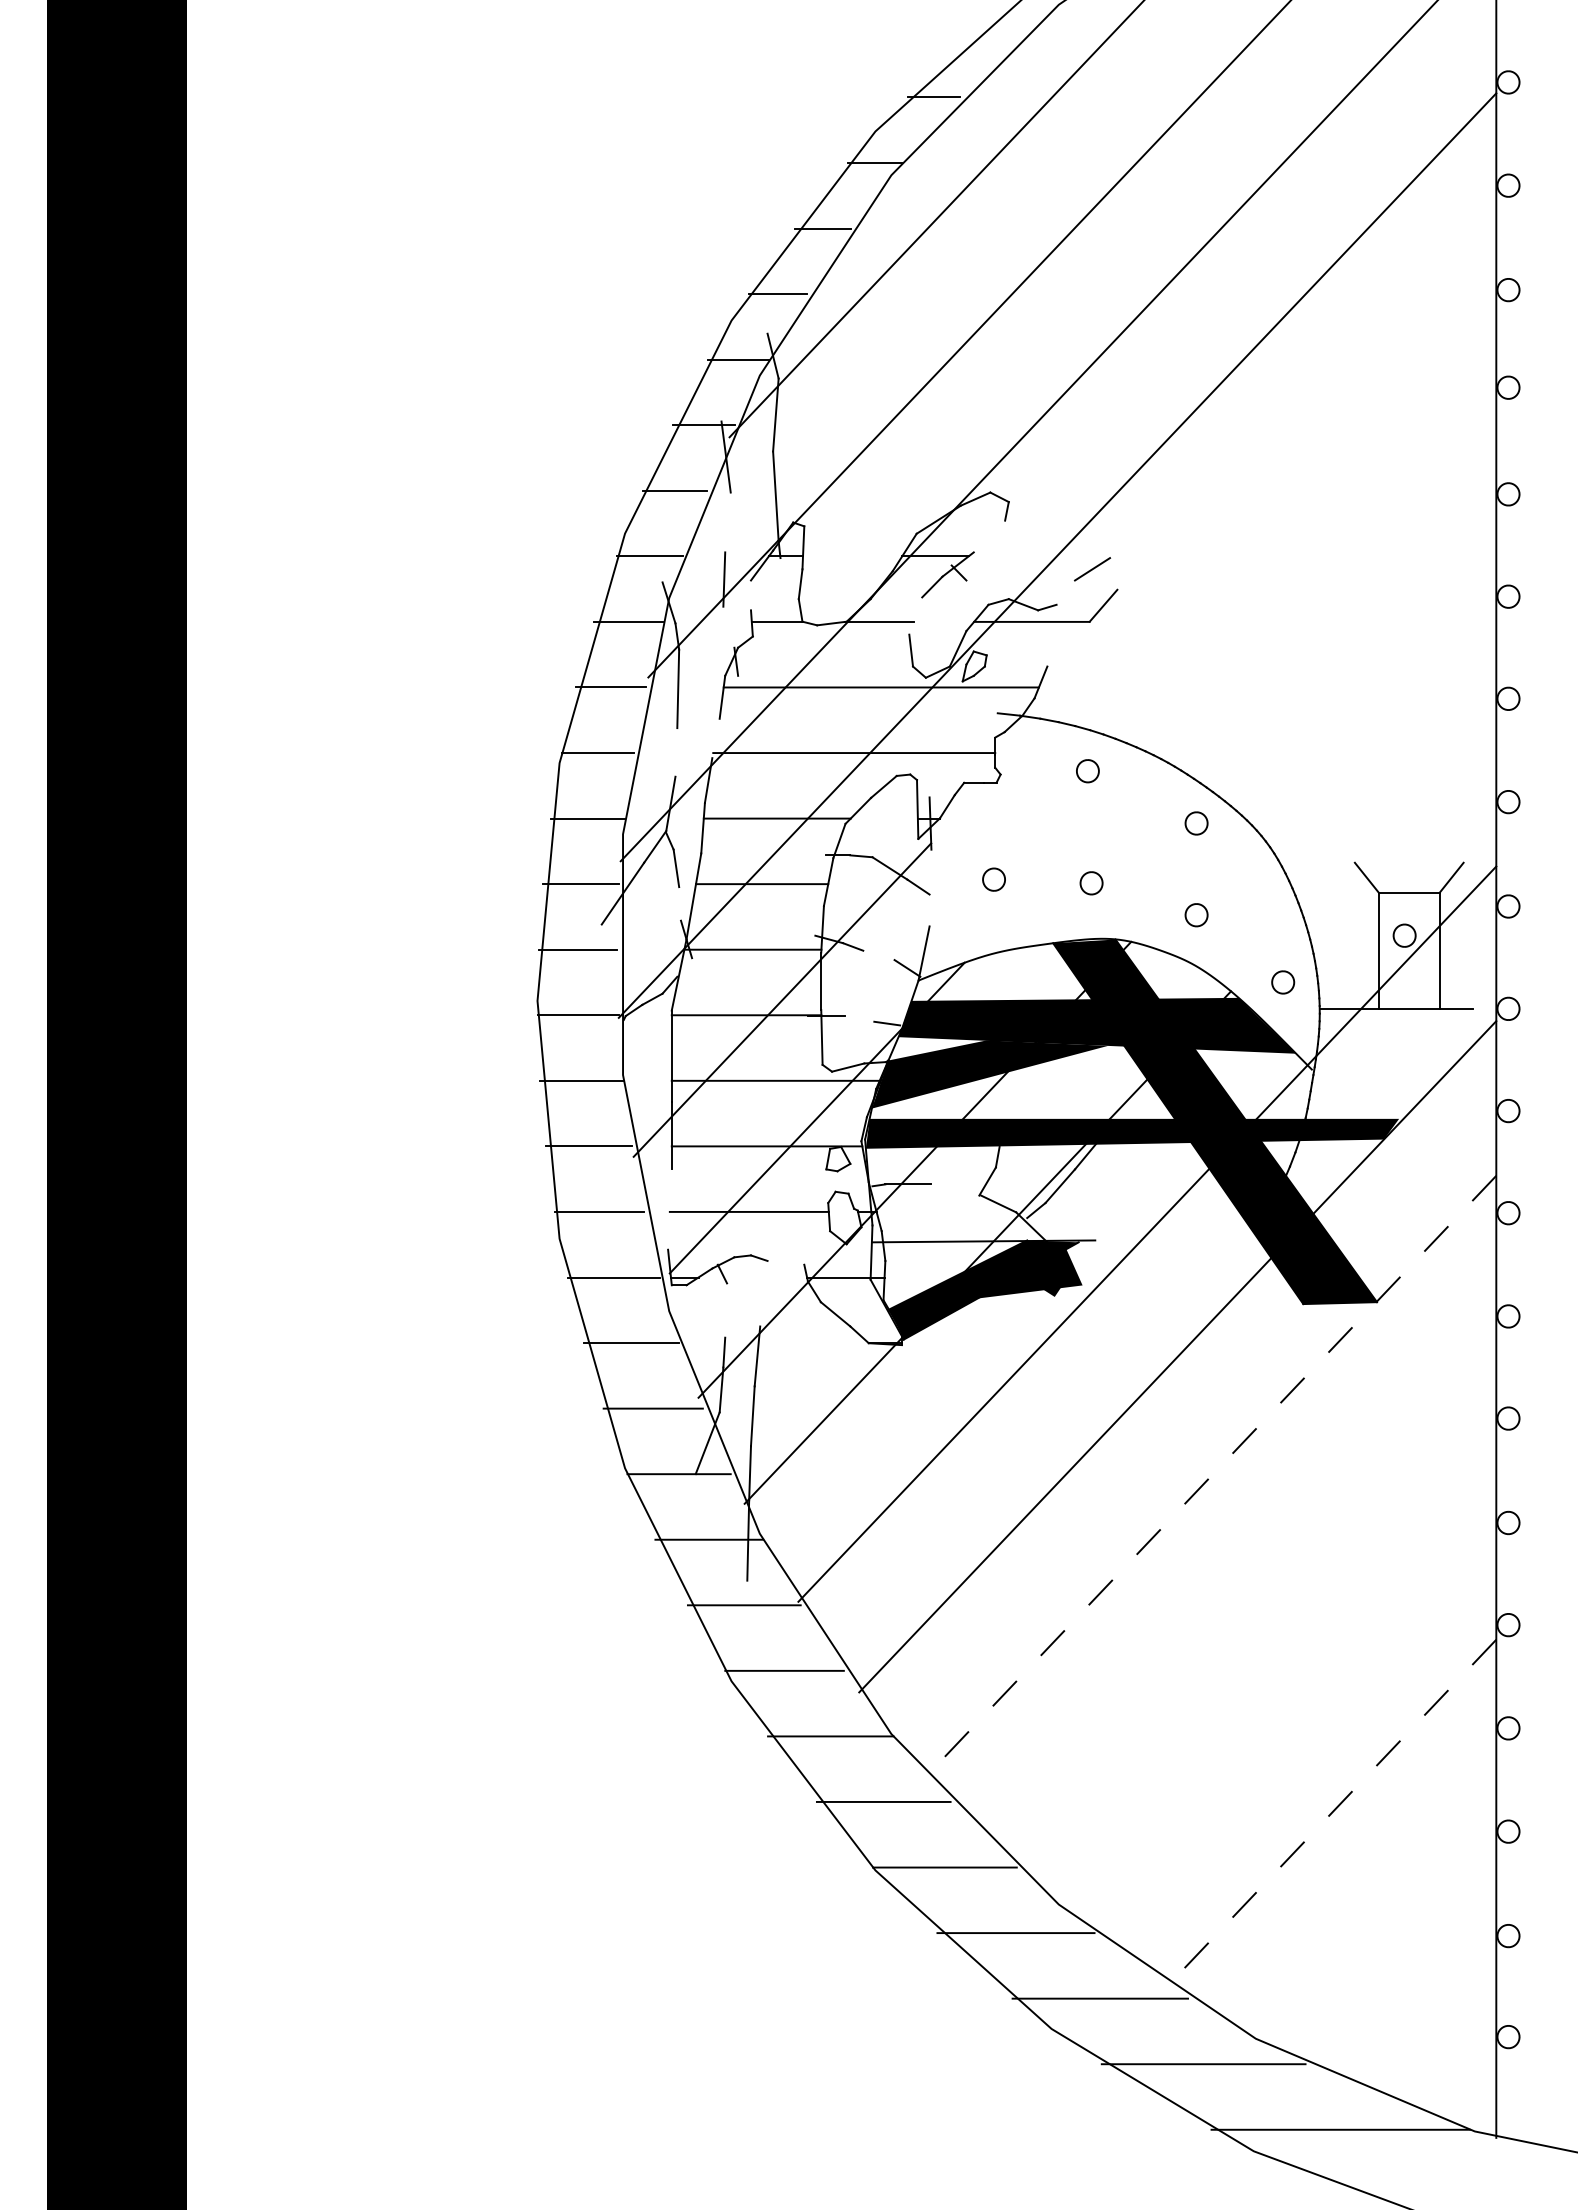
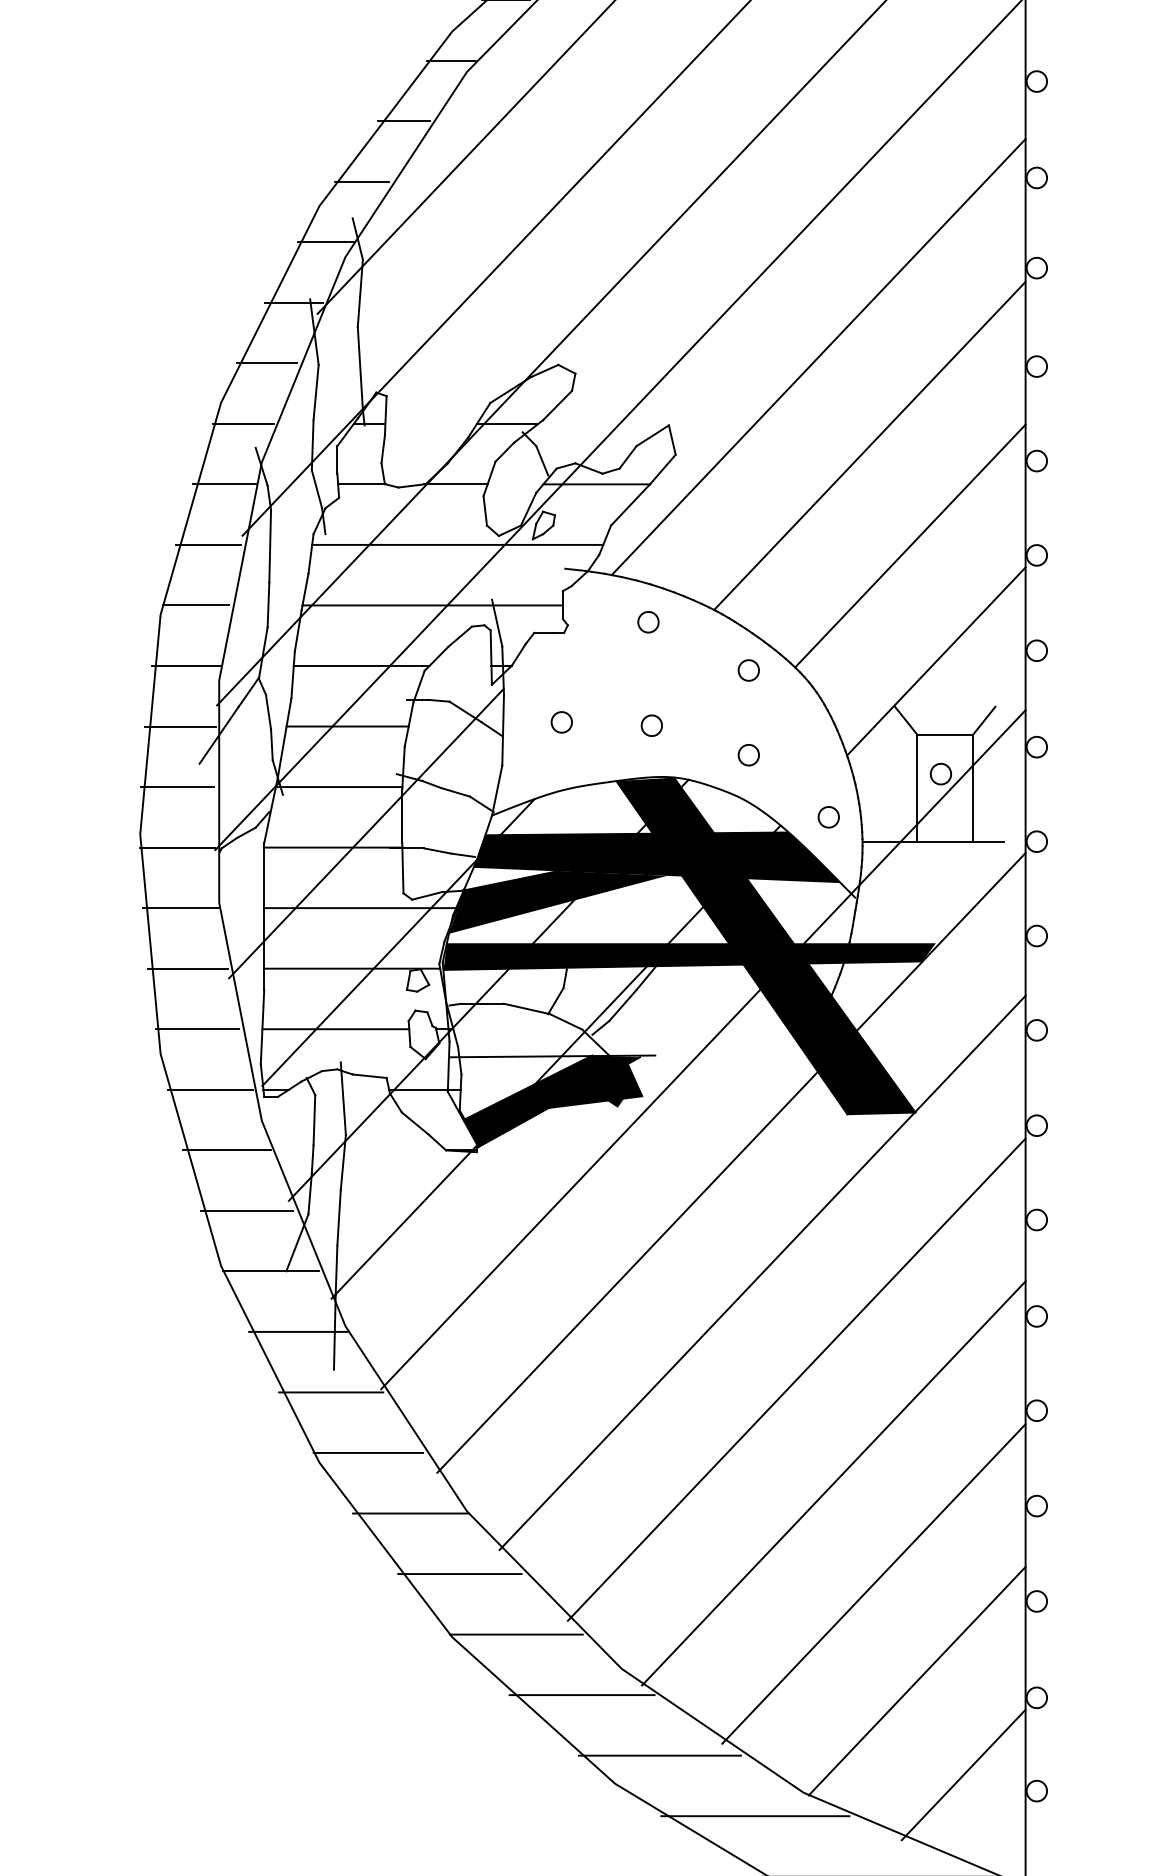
line: (1272, 483) -> (818, 356), added
line: (727, 522) -> (315, 392), added
line: (989, 536) -> (557, 405), added
line: (1113, 573) -> (672, 439), added
line: (1327, 579) -> (869, 445), added
line: (1065, 592) -> (627, 457), added
line: (751, 595) -> (337, 459), added
line: (972, 596) -> (541, 460), added
line: (915, 615) -> (489, 478), added
line: (728, 626) -> (316, 488), added
line: (1068, 643) -> (630, 504), added
line: (1371, 688) -> (910, 545), added
line: (715, 738) -> (304, 592), added
line: (676, 752) -> (268, 604), added
line: (923, 771) -> (496, 622), added
line: (1399, 813) -> (936, 661), added
line: (930, 887) -> (503, 729), added
line: (680, 903) -> (272, 744), added
line: (878, 955) -> (455, 792), added
line: (859, 1018) -> (437, 850), added
line: (956, 1189) -> (527, 1008), added
line: (669, 1209) -> (262, 1026), added
line: (785, 1262) -> (369, 1075), added
line: (757, 1286) -> (343, 1098), added
line: (726, 1310) -> (314, 1120), added
line: (1211, 1475) -> (762, 1272), dashed -> solid
line: (1248, 1591) -> (796, 1379), added
line: (1288, 1703) -> (833, 1483), added
line: (1332, 1812) -> (874, 1583), dashed -> solid
line: (1378, 1917) -> (916, 1680), added
line: (1429, 2019) -> (963, 1774), added

